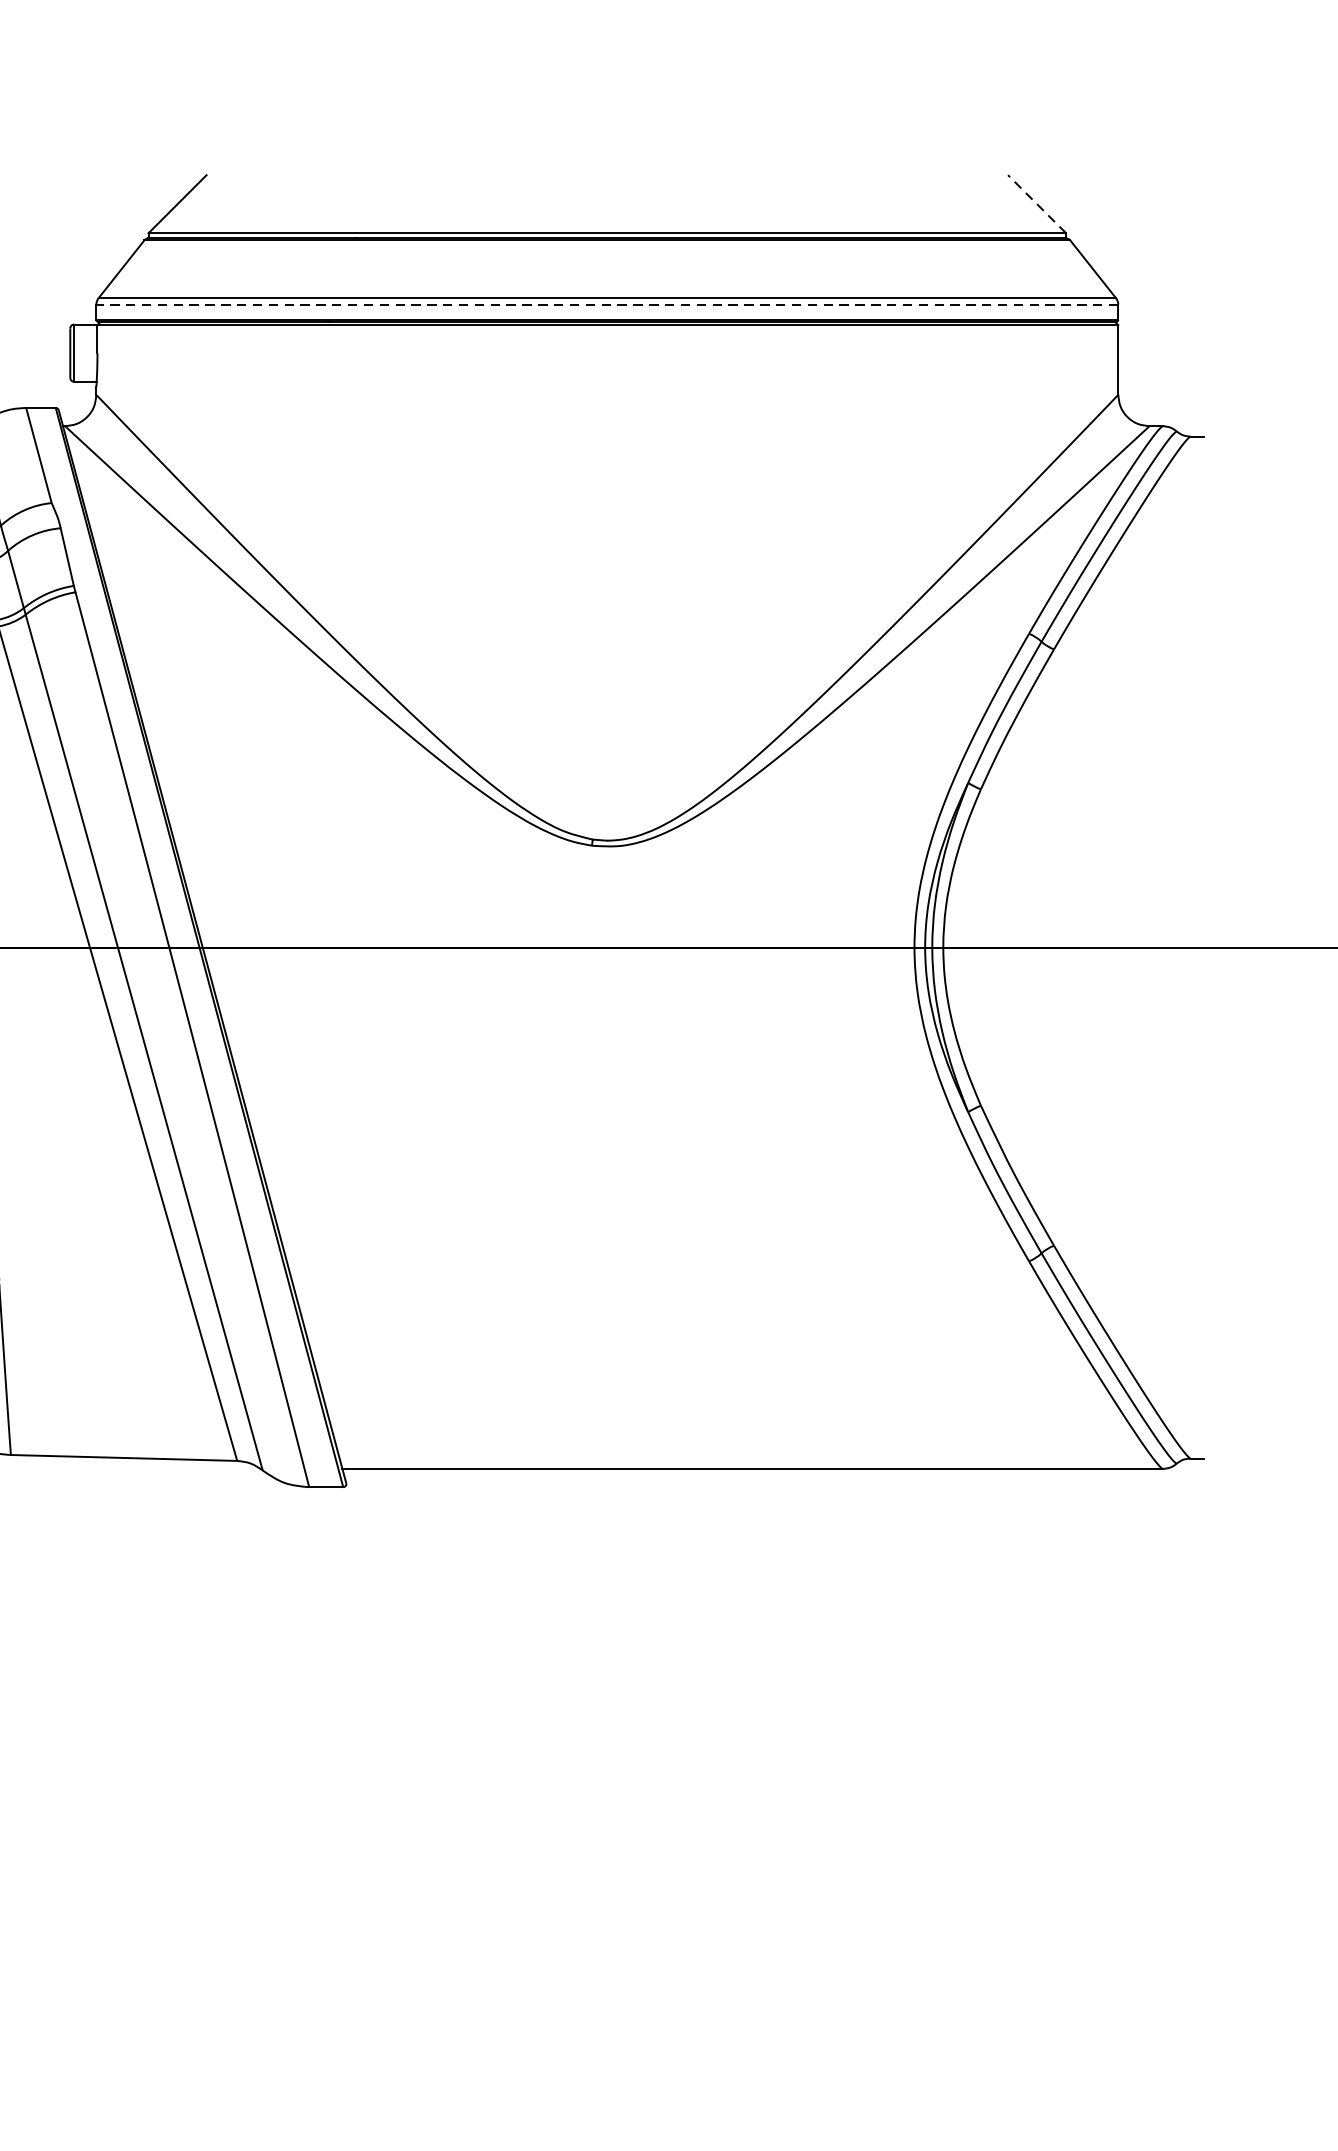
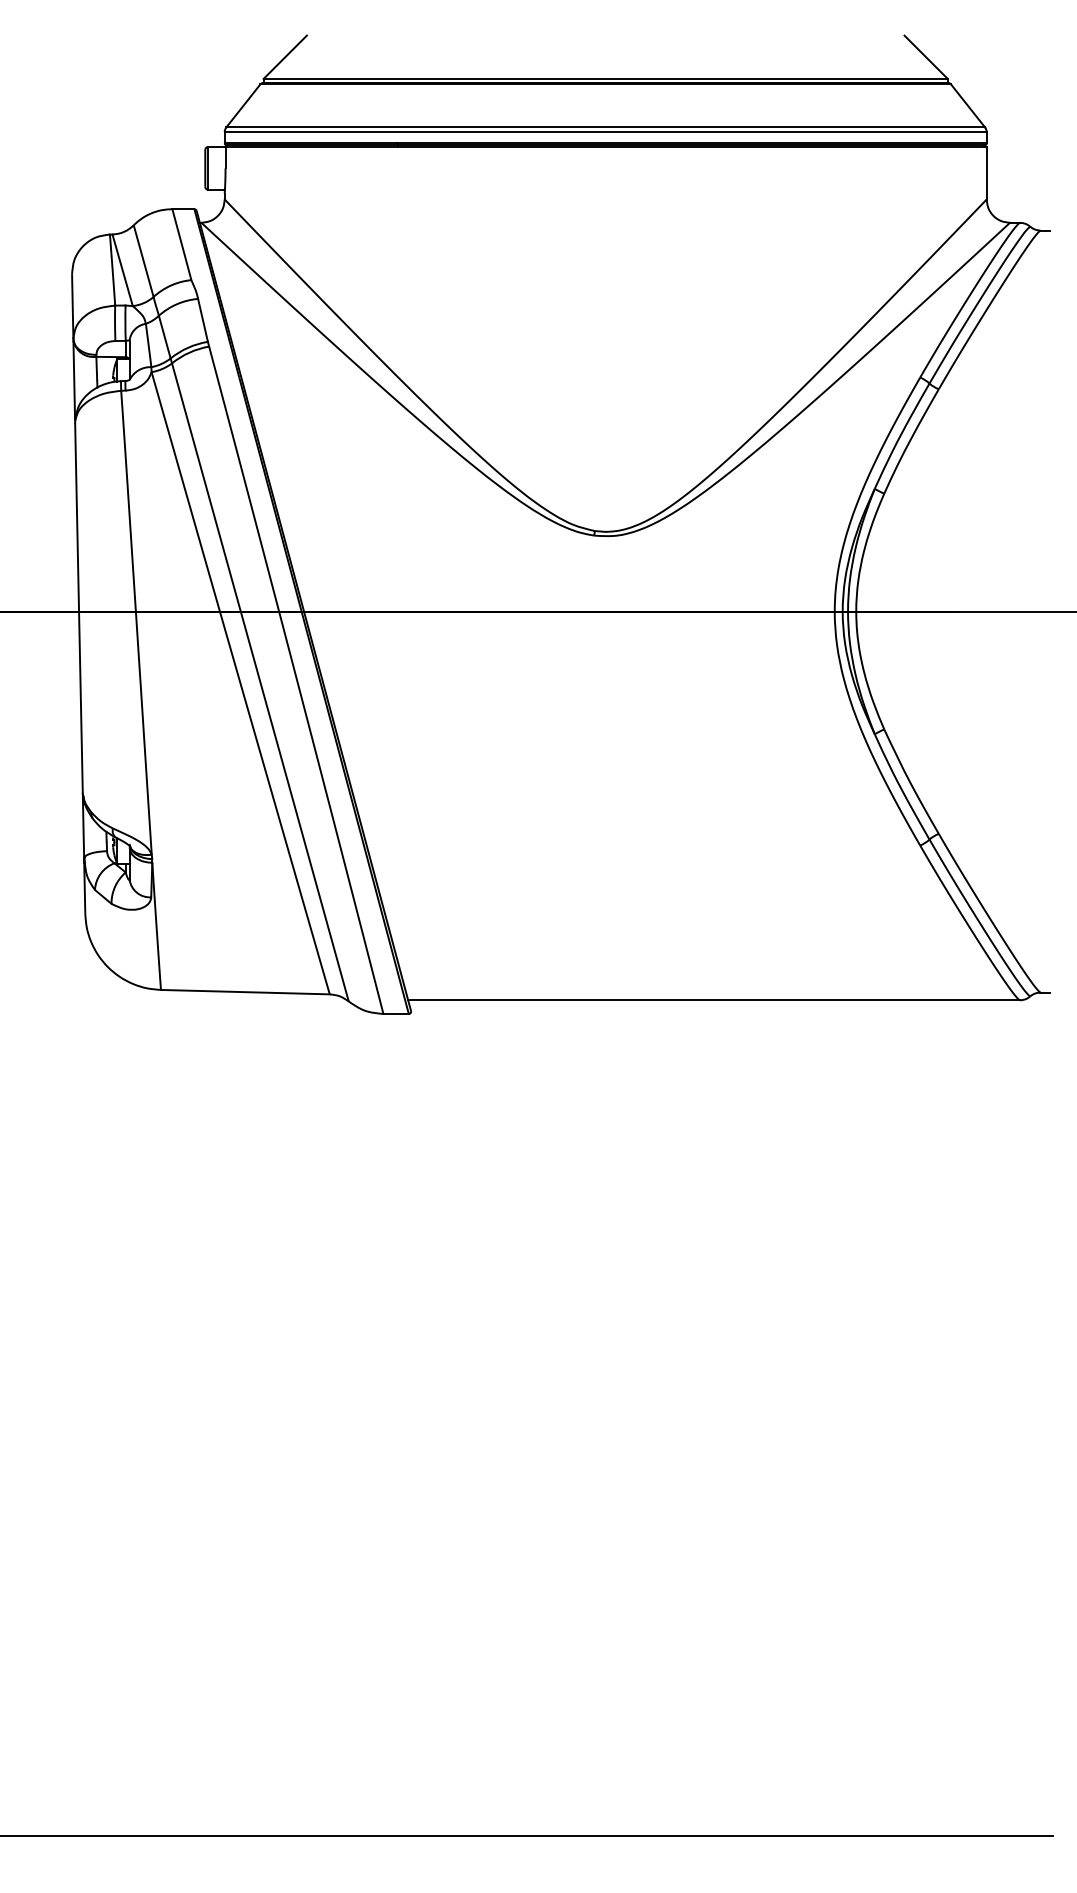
line: (1037, 204) -> (926, 57), dashed -> solid
line: (607, 305) -> (605, 132), dashed -> solid

